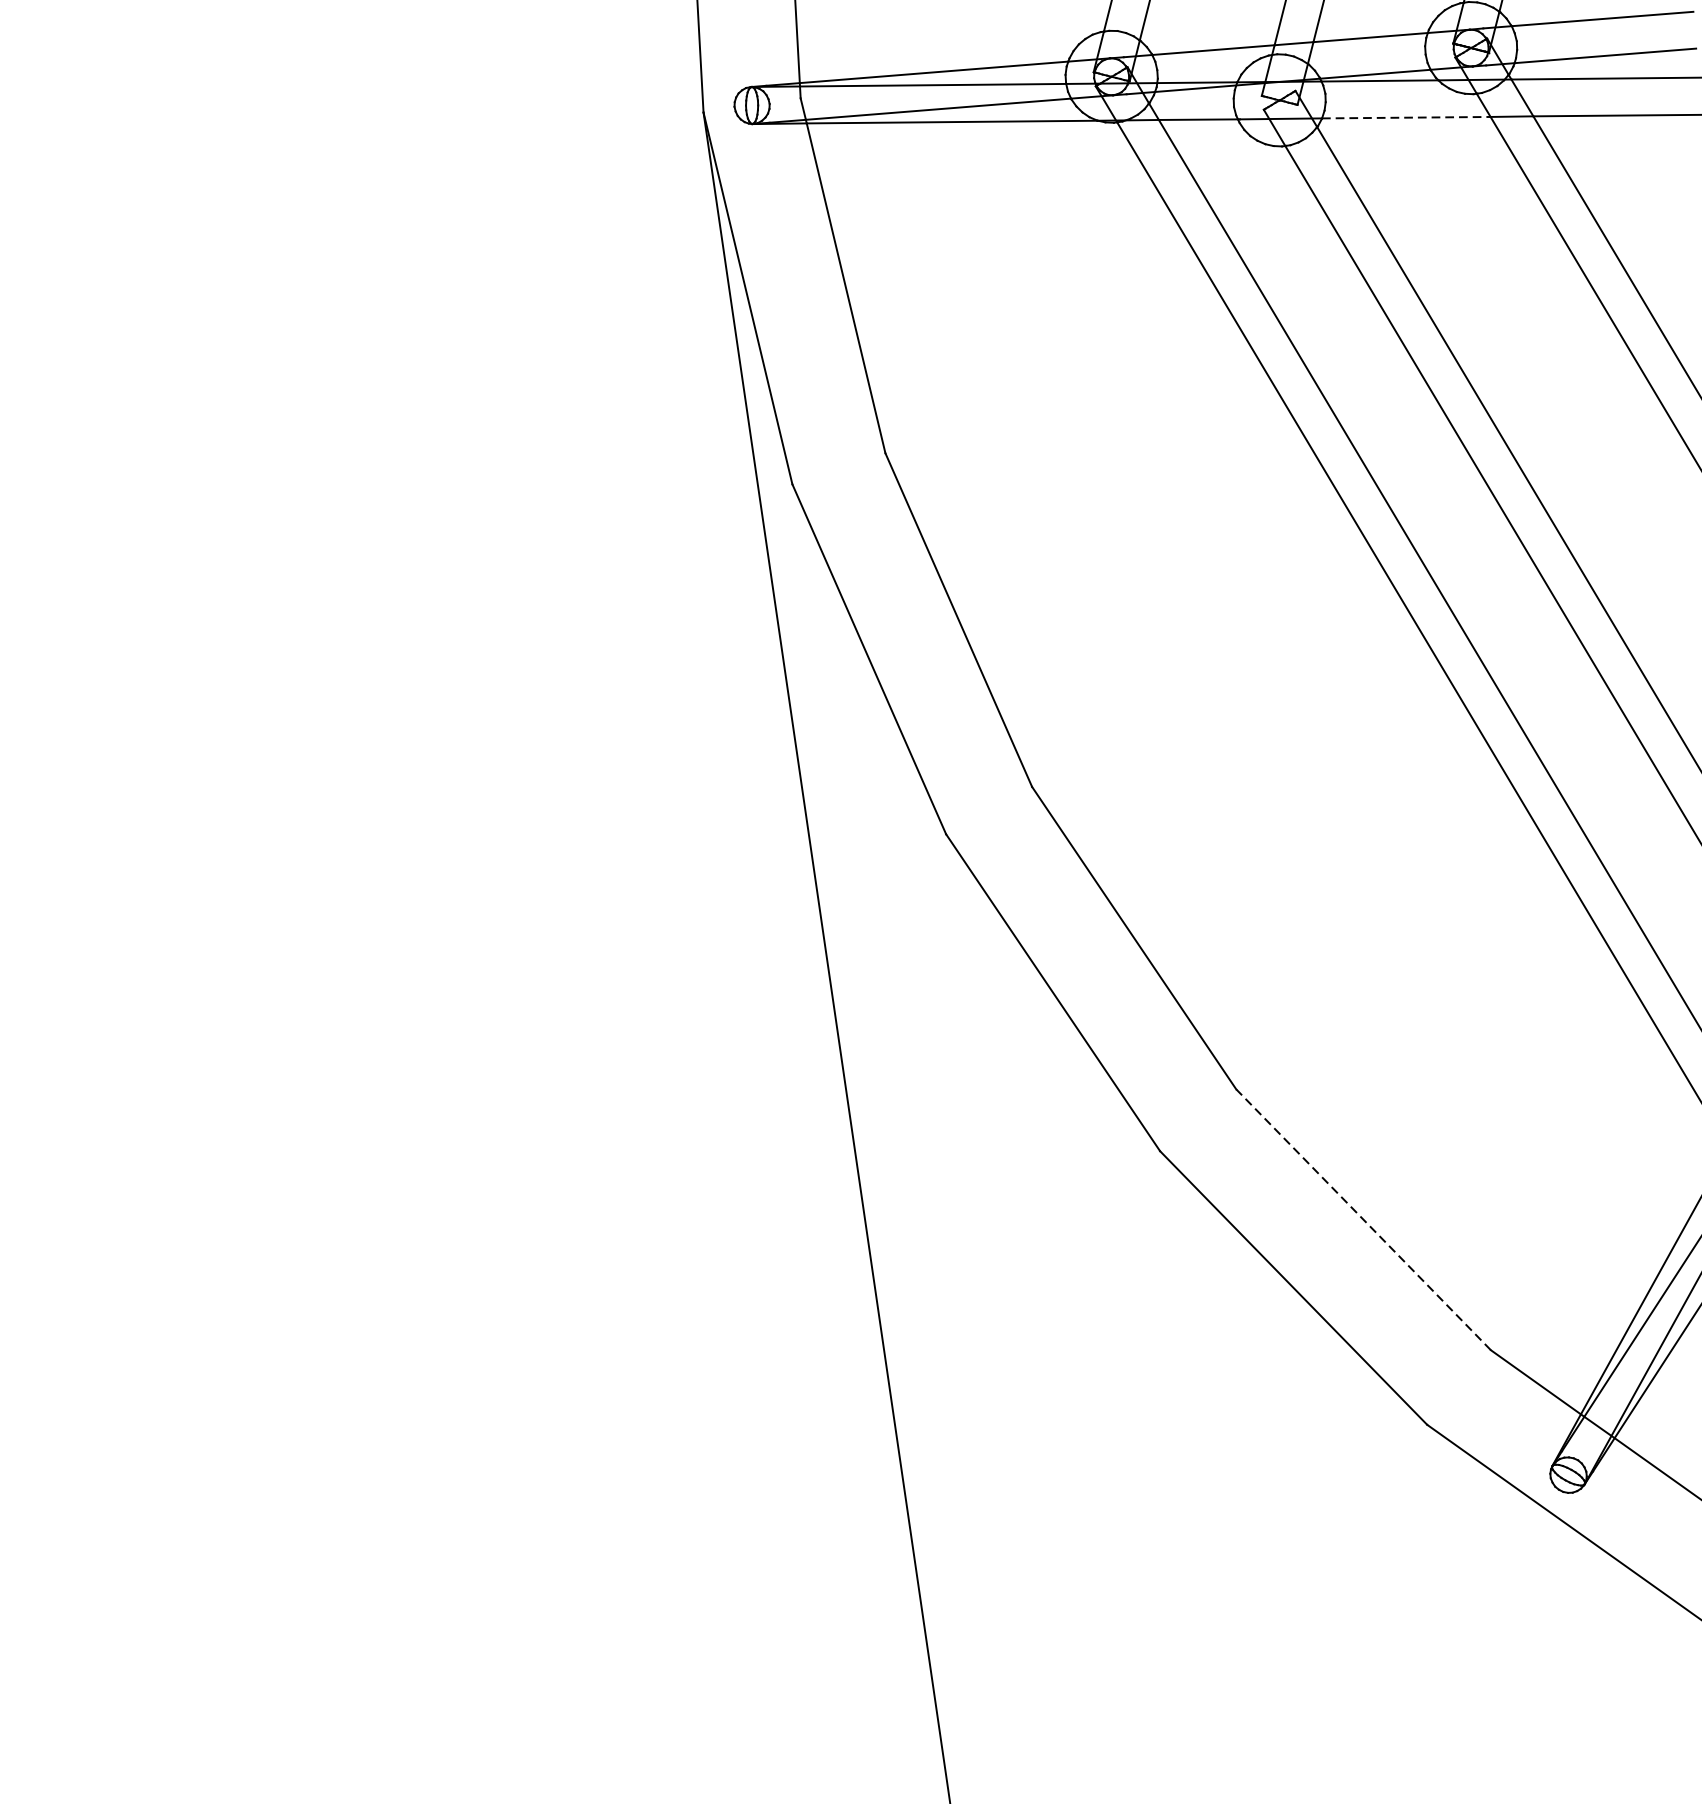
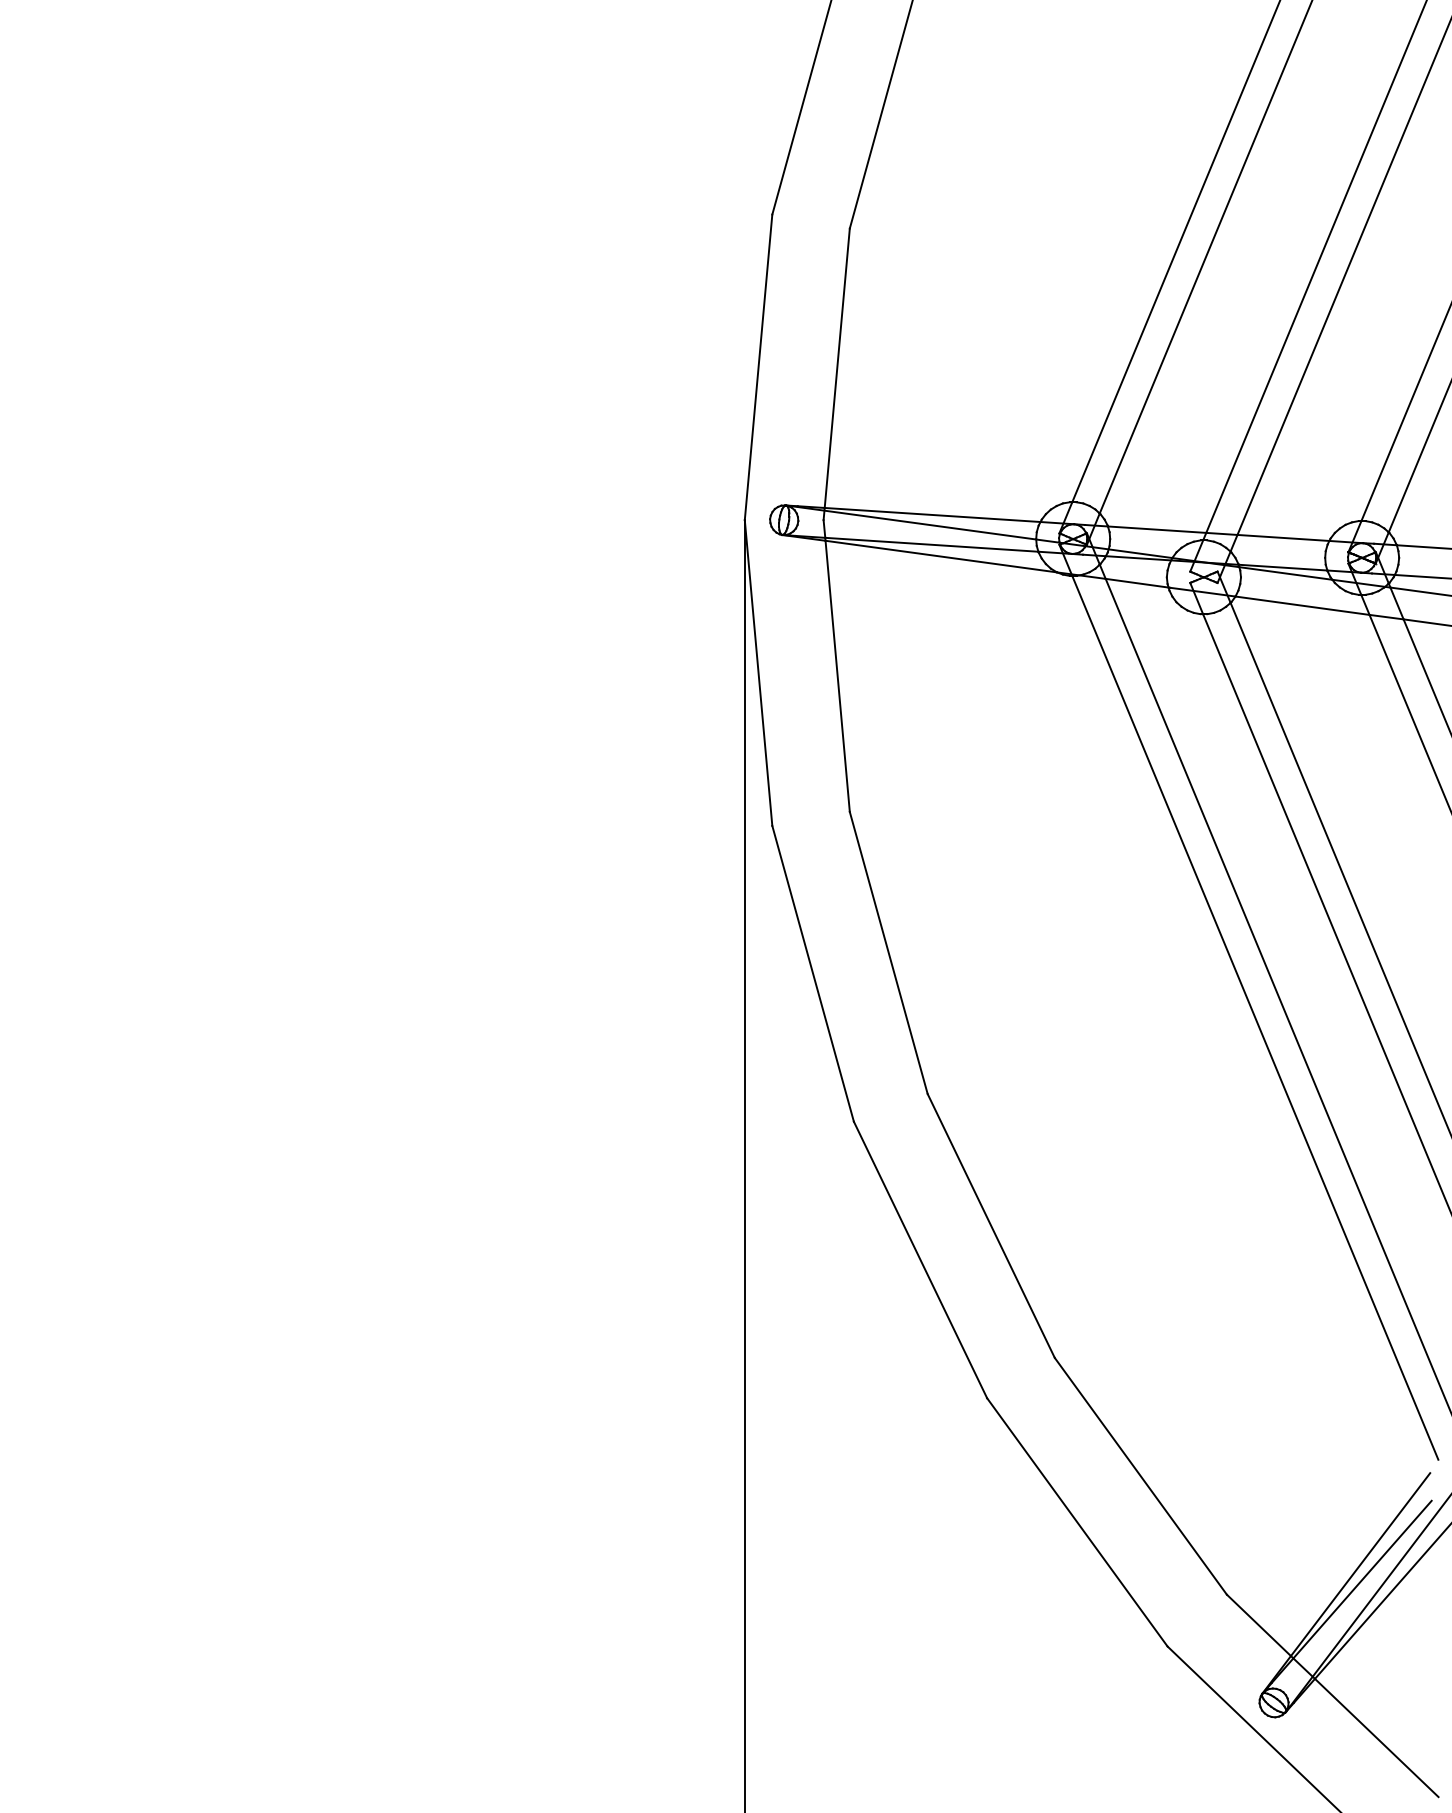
line: (1406, 117) -> (1302, 605), dashed -> solid
line: (1363, 1218) -> (1140, 1475), dashed -> solid

